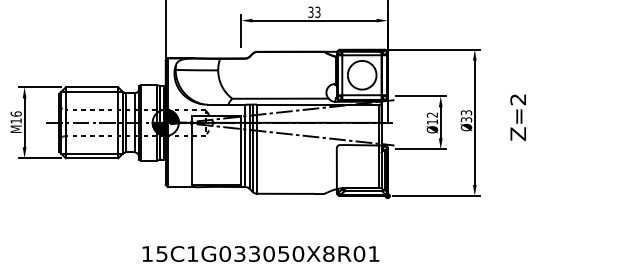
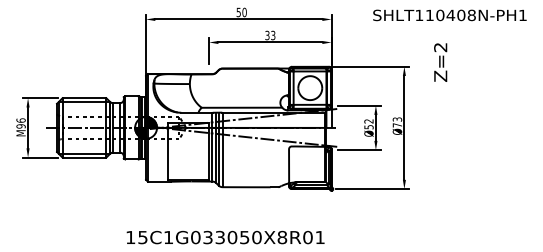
text: (518, 117) -> (440, 62), moved
text: (466, 119) -> (397, 125), Ø33 -> Ø73
text: (15, 121) -> (20, 126), M16 -> M96
text: (431, 122) -> (368, 127), Ø12 -> Ø52

